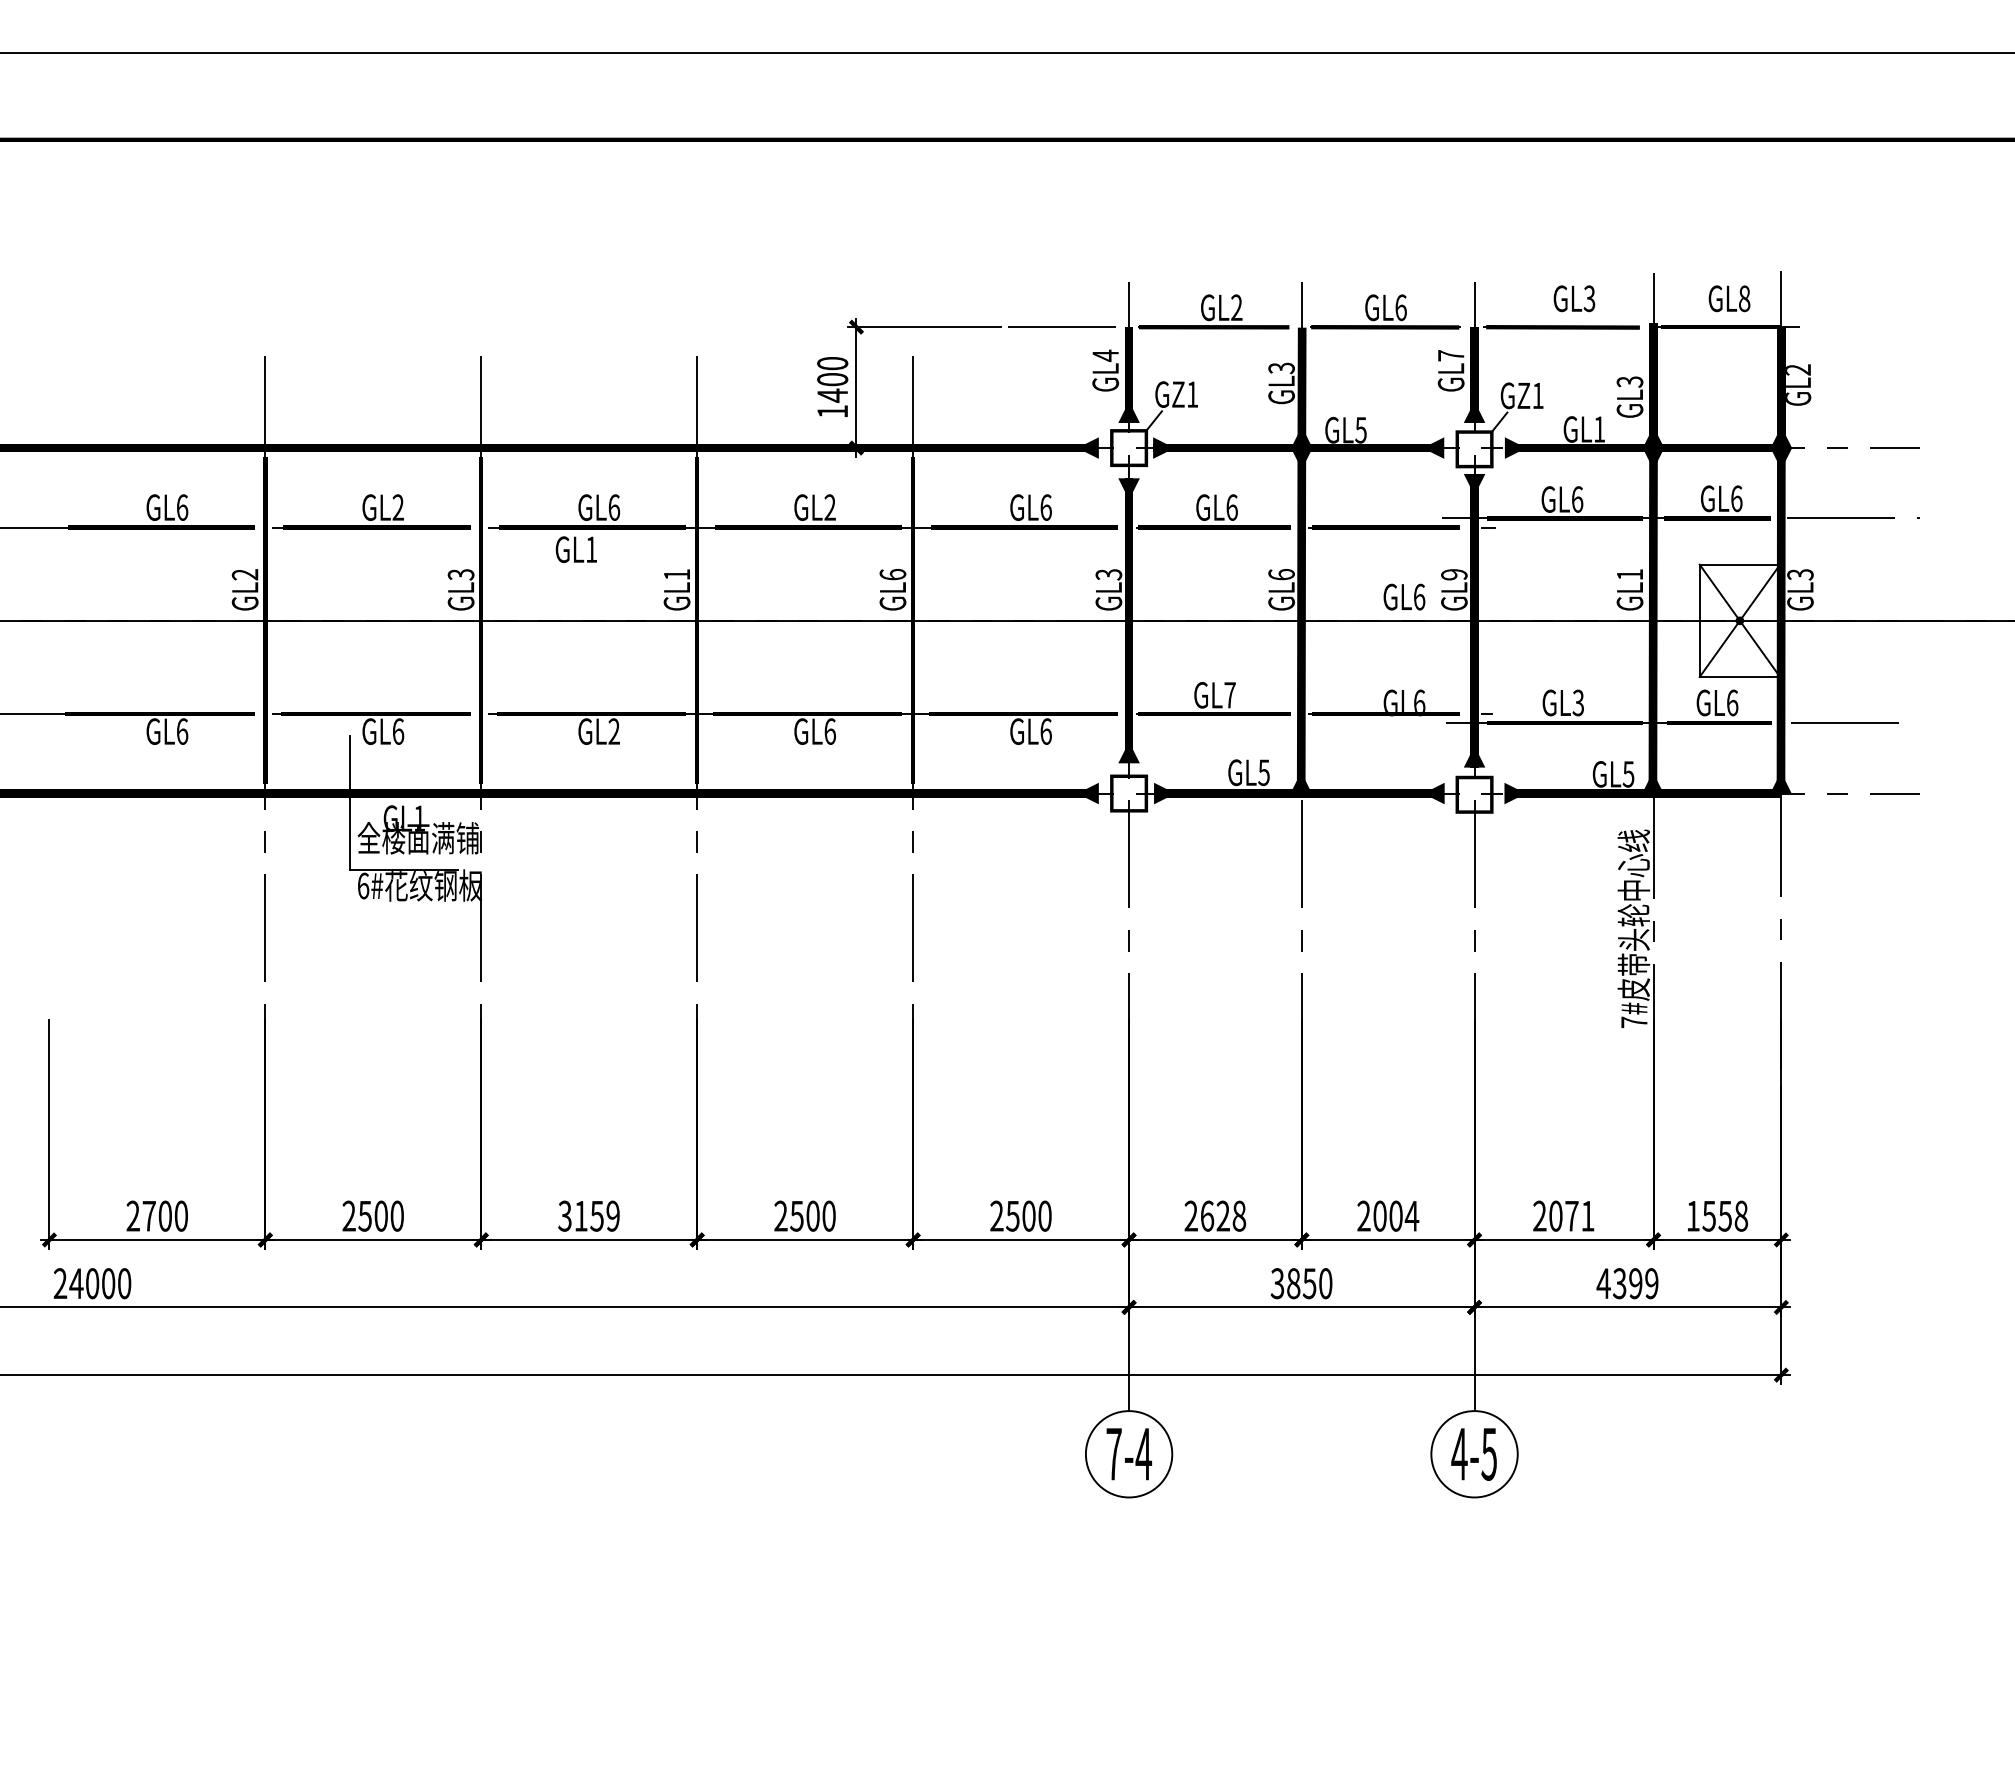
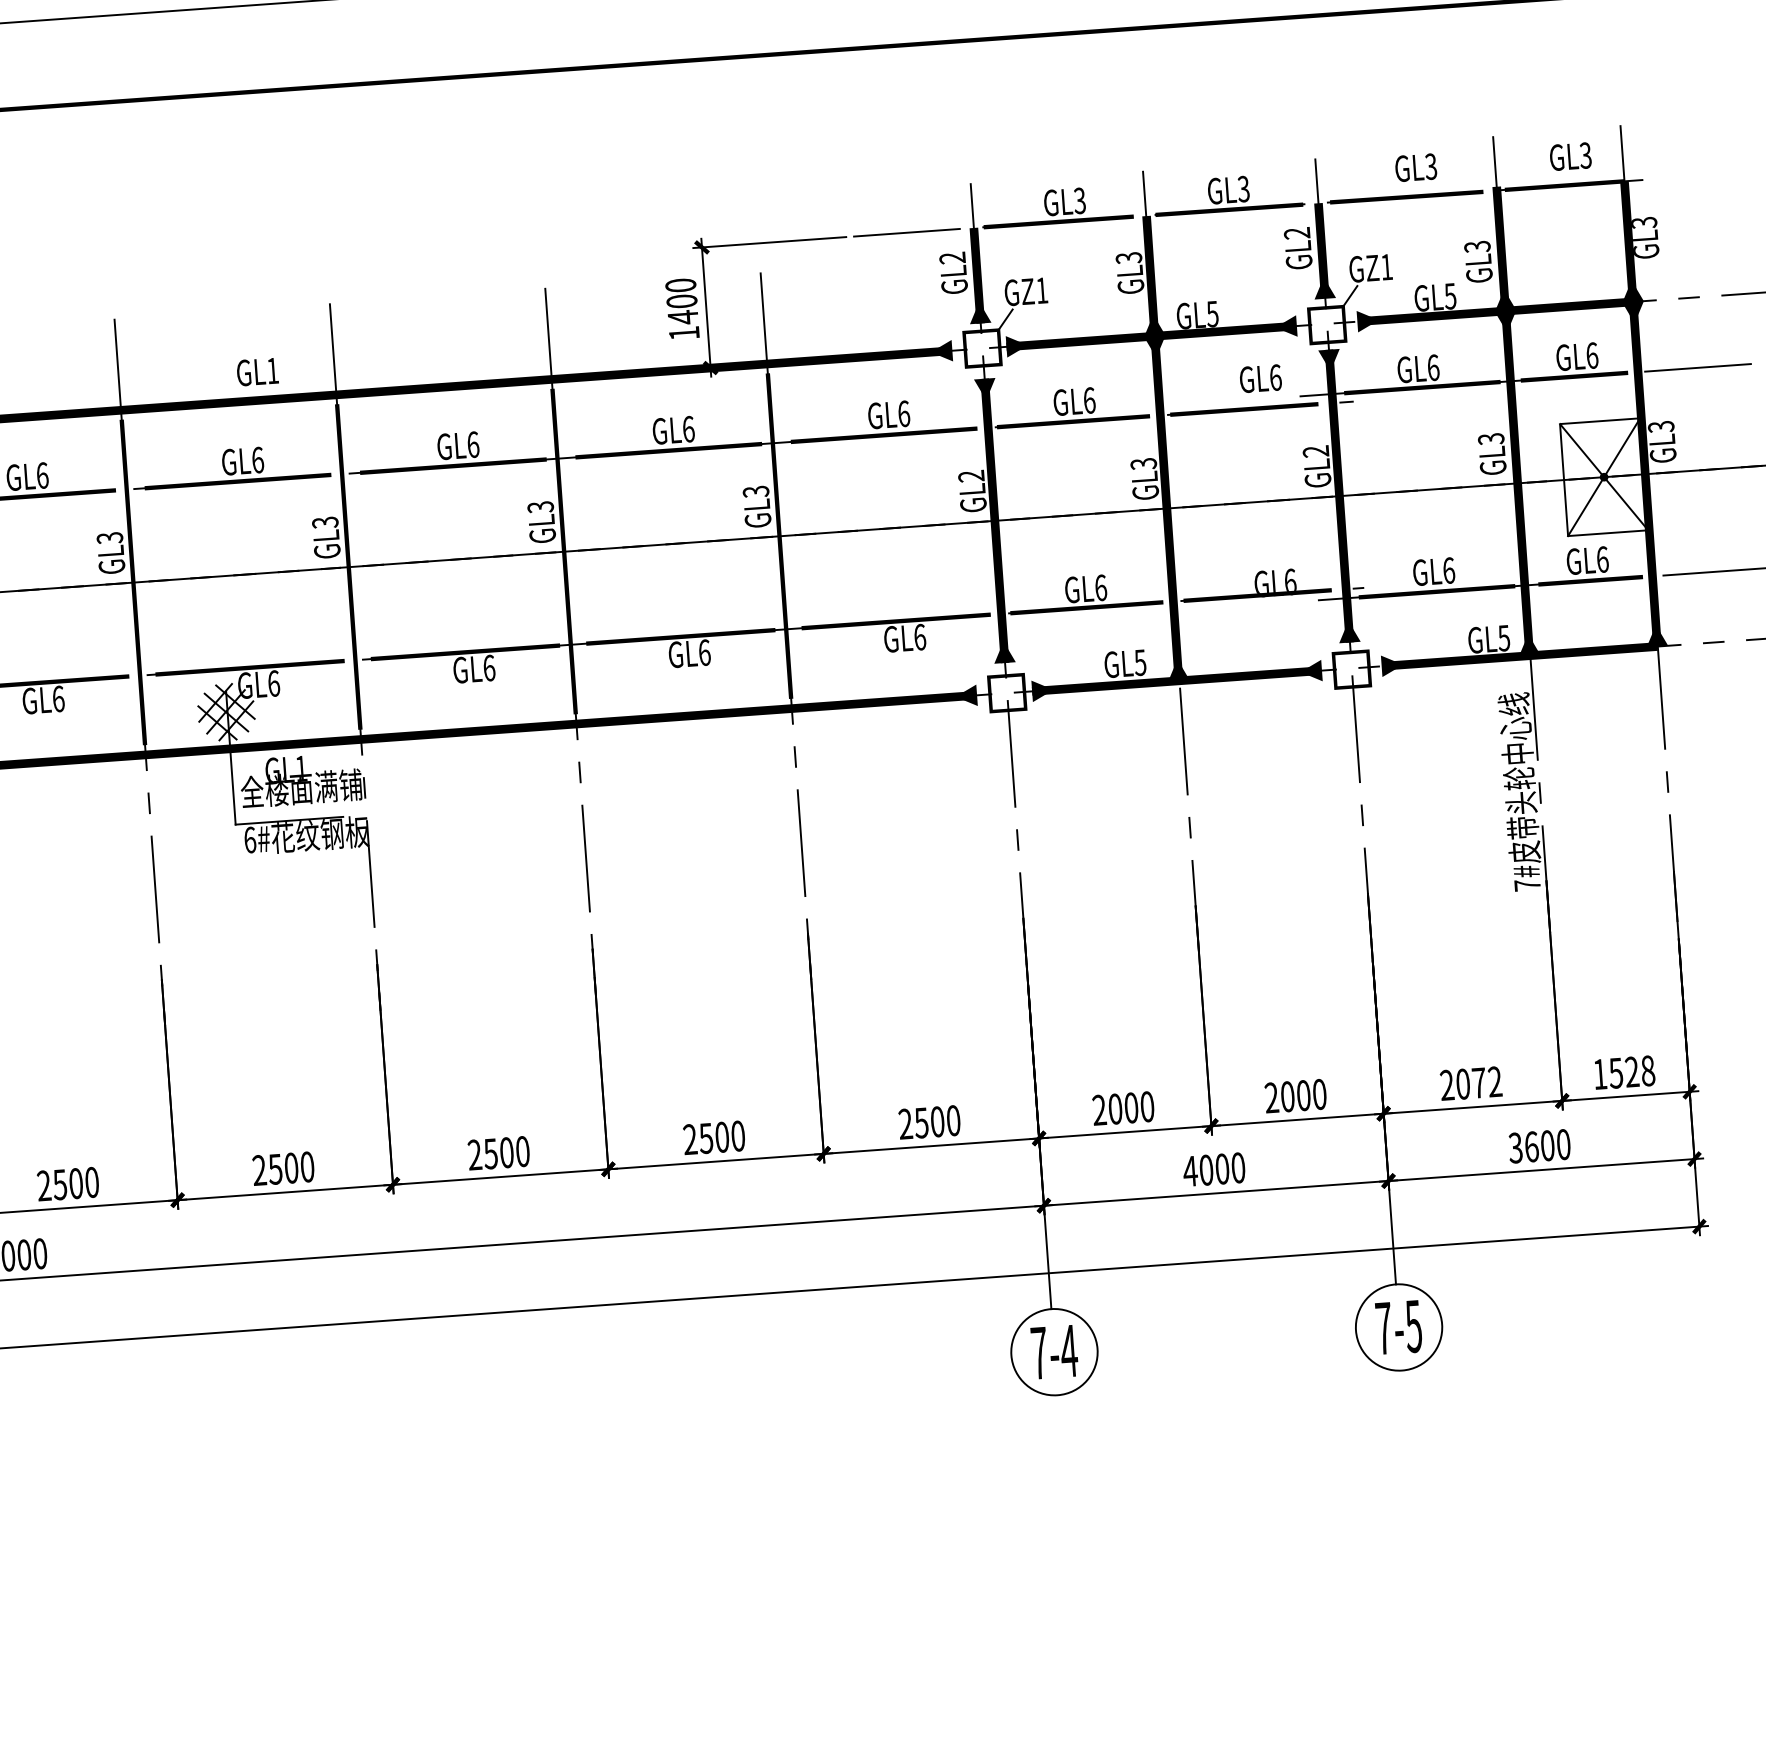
text: (1744, 298) -> (1585, 155), GL8 -> GL3
text: (1400, 307) -> (1243, 188), GL6 -> GL3
text: (1236, 308) -> (1079, 201), GL2 -> GL3
text: (1105, 355) -> (952, 257), GL4 -> GL2
text: (1450, 355) -> (1296, 233), GL7 -> GL2
text: (1798, 369) -> (1644, 222), GL2 -> GL3
text: (1599, 429) -> (1450, 296), GL1 -> GL5
text: (398, 507) -> (258, 460), GL2 -> GL6
text: (829, 507) -> (687, 429), GL2 -> GL6
text: (575, 549) -> (256, 371), moved
text: (245, 574) -> (110, 537), GL2 -> GL3
text: (676, 574) -> (540, 507), GL1 -> GL3
text: (892, 574) -> (755, 491), GL6 -> GL3
text: (1109, 574) -> (972, 476), GL3 -> GL2
text: (1281, 574) -> (1143, 463), GL6 -> GL3
text: (1454, 574) -> (1316, 451), GL9 -> GL2
text: (1629, 574) -> (1490, 438), GL1 -> GL3
text: (1404, 596) -> (1260, 378), moved
text: (1229, 695) -> (1100, 588), GL7 -> GL6
text: (1578, 702) -> (1448, 570), GL3 -> GL6
text: (614, 731) -> (489, 668), GL2 -> GL6
hatch: (348, 756) -> (225, 712), added
text: (588, 1215) -> (498, 1152), 3159 -> 2500
text: (1223, 1215) -> (1131, 1107), 2628 -> 2000
text: (1411, 1215) -> (1319, 1093), 2004 -> 2000
text: (1587, 1215) -> (1494, 1081), 2071 -> 2072
text: (1724, 1215) -> (1631, 1071), 1558 -> 1528
text: (148, 1216) -> (59, 1185), 2700 -> 2500
text: (1293, 1283) -> (1206, 1170), 3850 -> 4000
text: (1627, 1283) -> (1539, 1146), 4399 -> 3600
text: (1459, 1454) -> (1384, 1328), 4-5 -> 7-5

